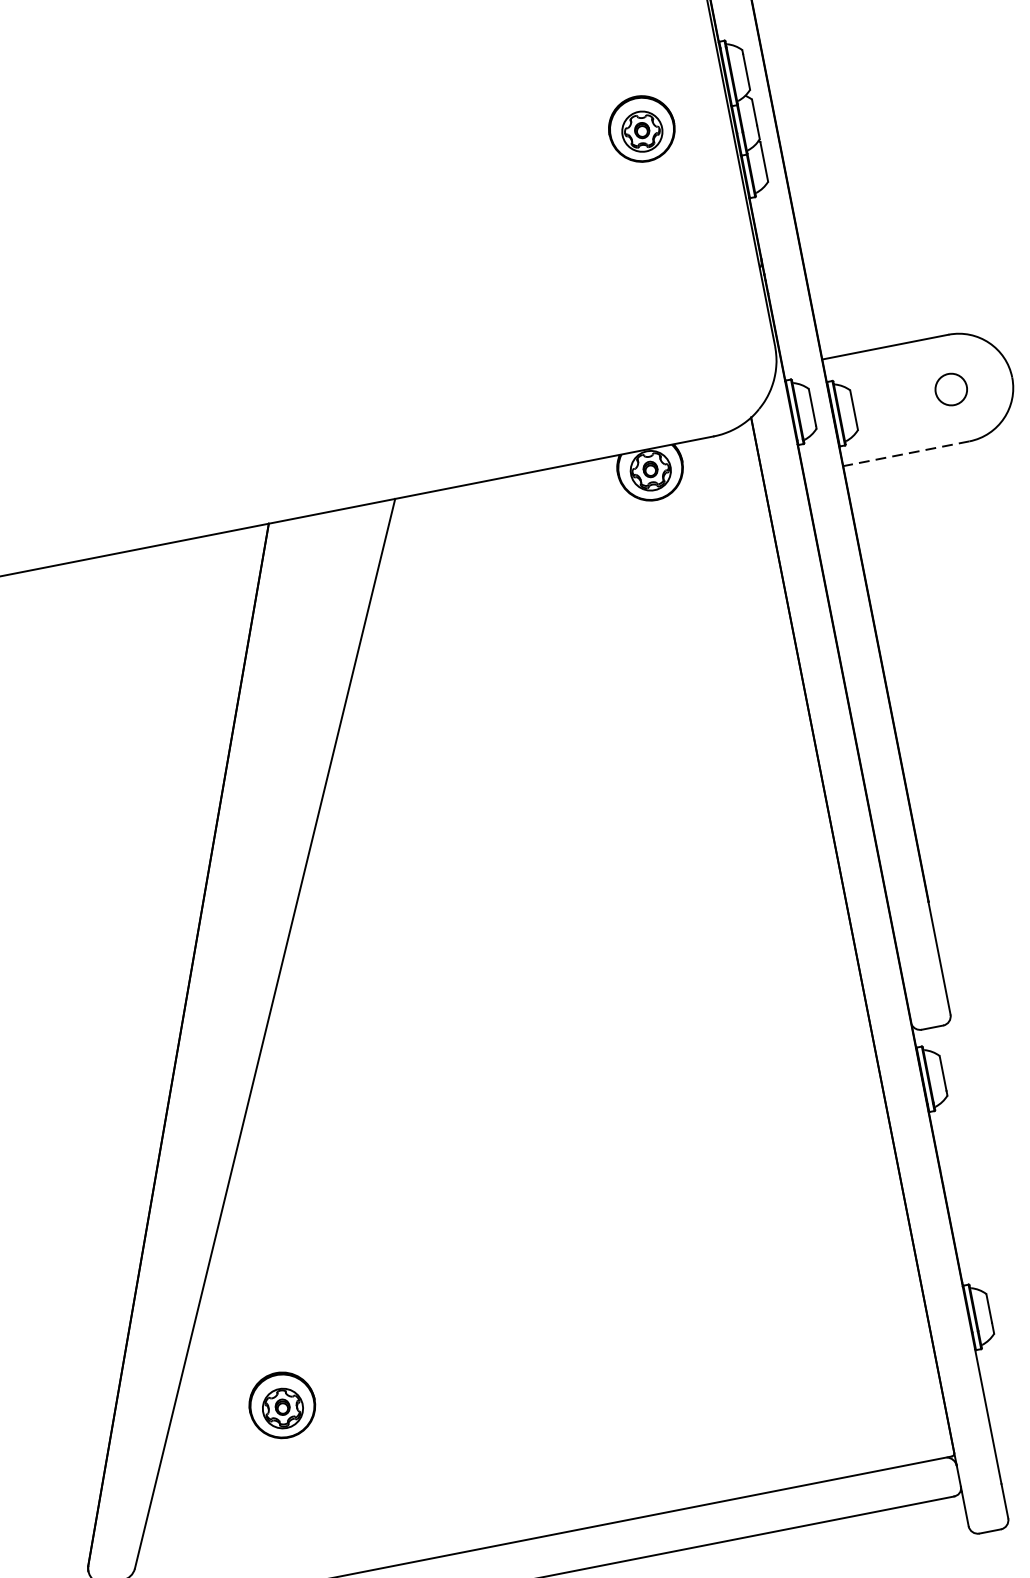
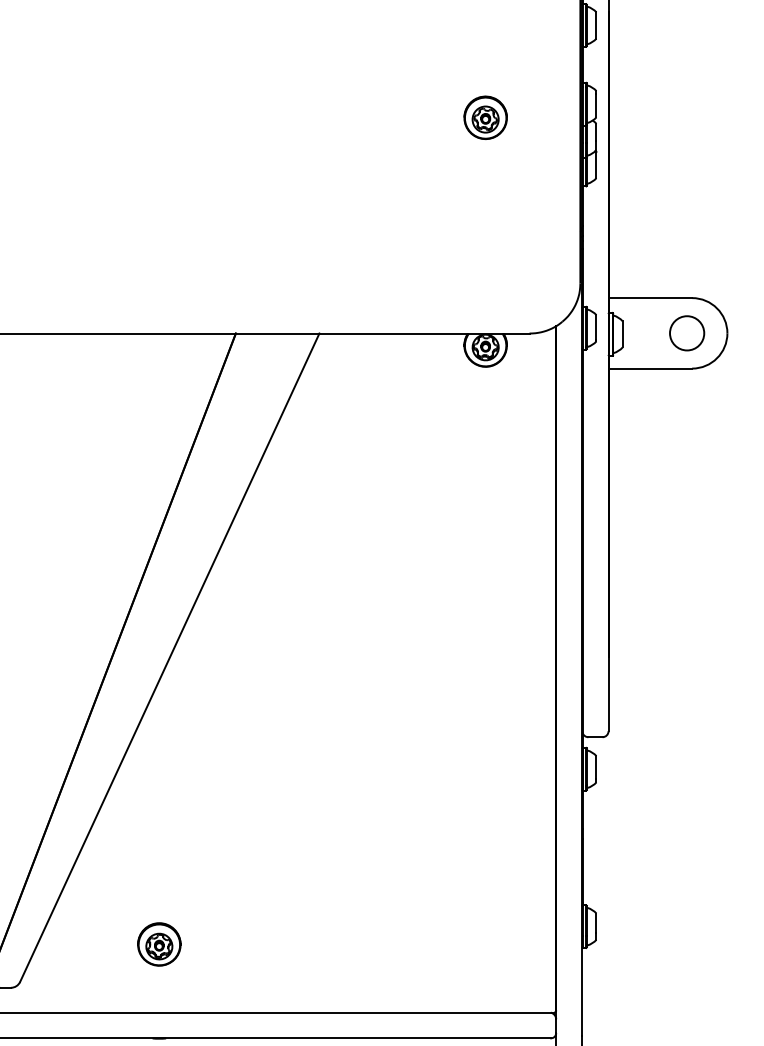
part: (641, 128) -> (485, 117), moved
circle: (951, 389) -> (687, 333), size x1.67
line: (906, 453) -> (650, 368), dashed -> solid
part: (282, 1405) -> (159, 944), moved

